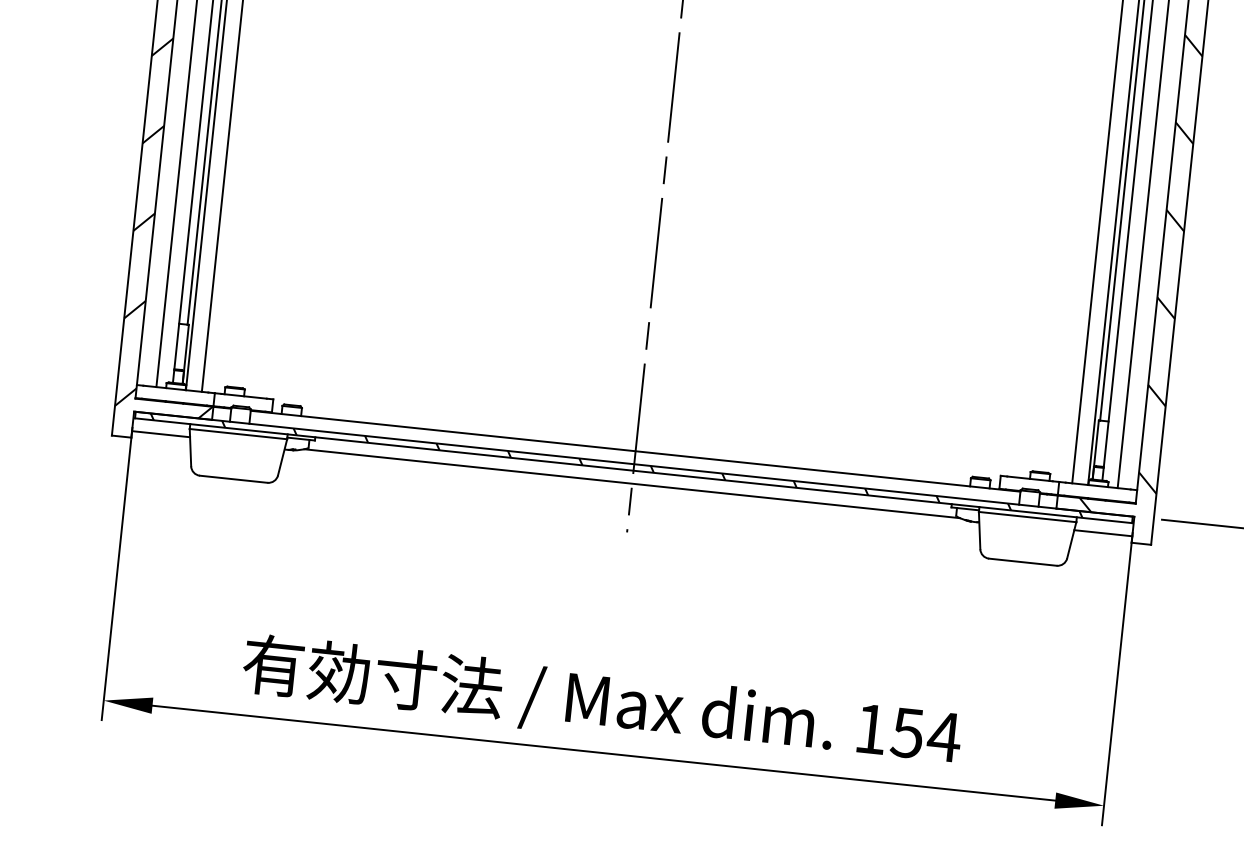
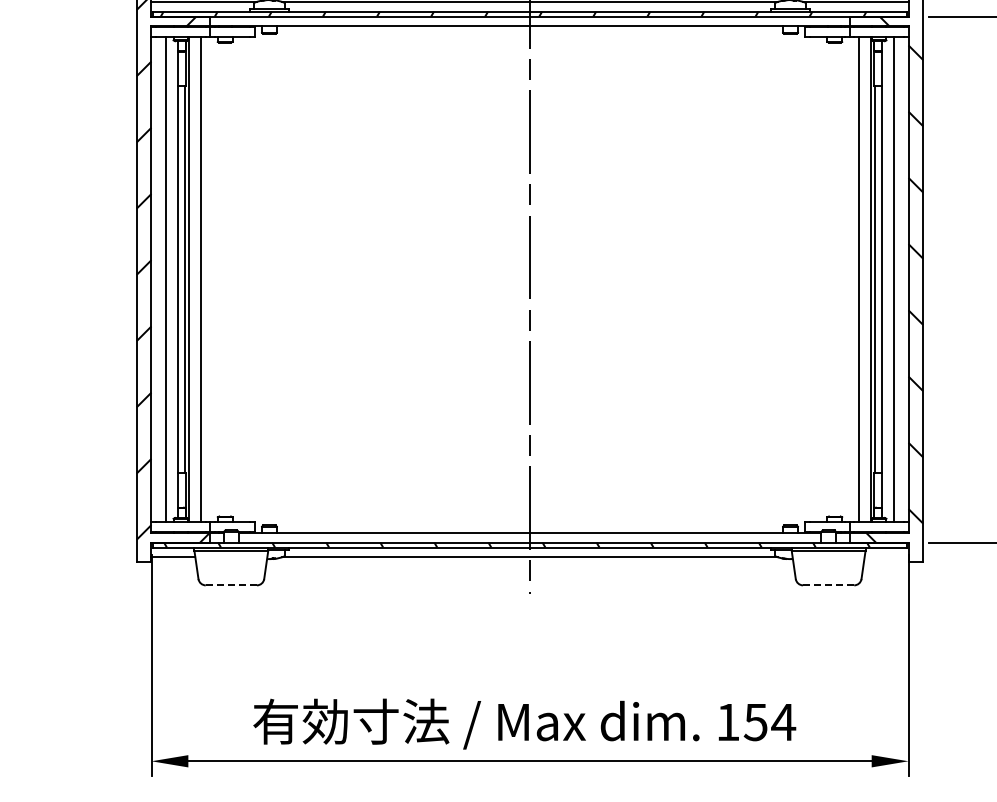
line: (233, 479) -> (231, 585), solid -> dashed
line: (1103, 533) -> (886, 557), removed
line: (1022, 562) -> (828, 585), solid -> dashed

